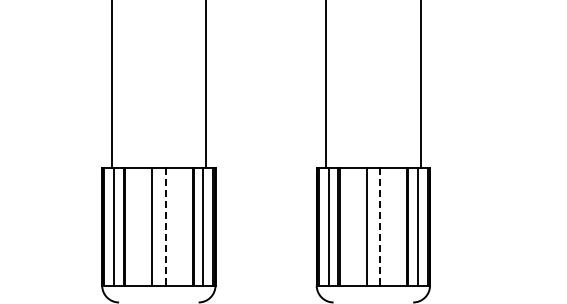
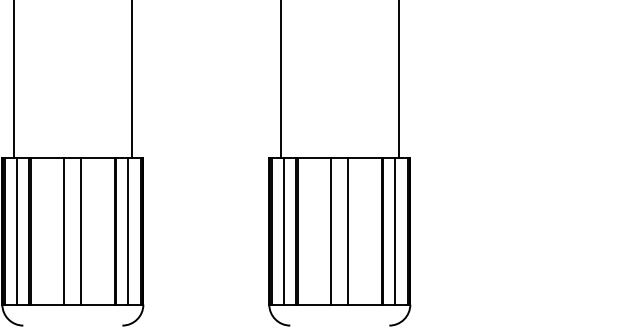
line: (165, 227) -> (81, 232), dashed -> solid
line: (380, 227) -> (348, 232), dashed -> solid

